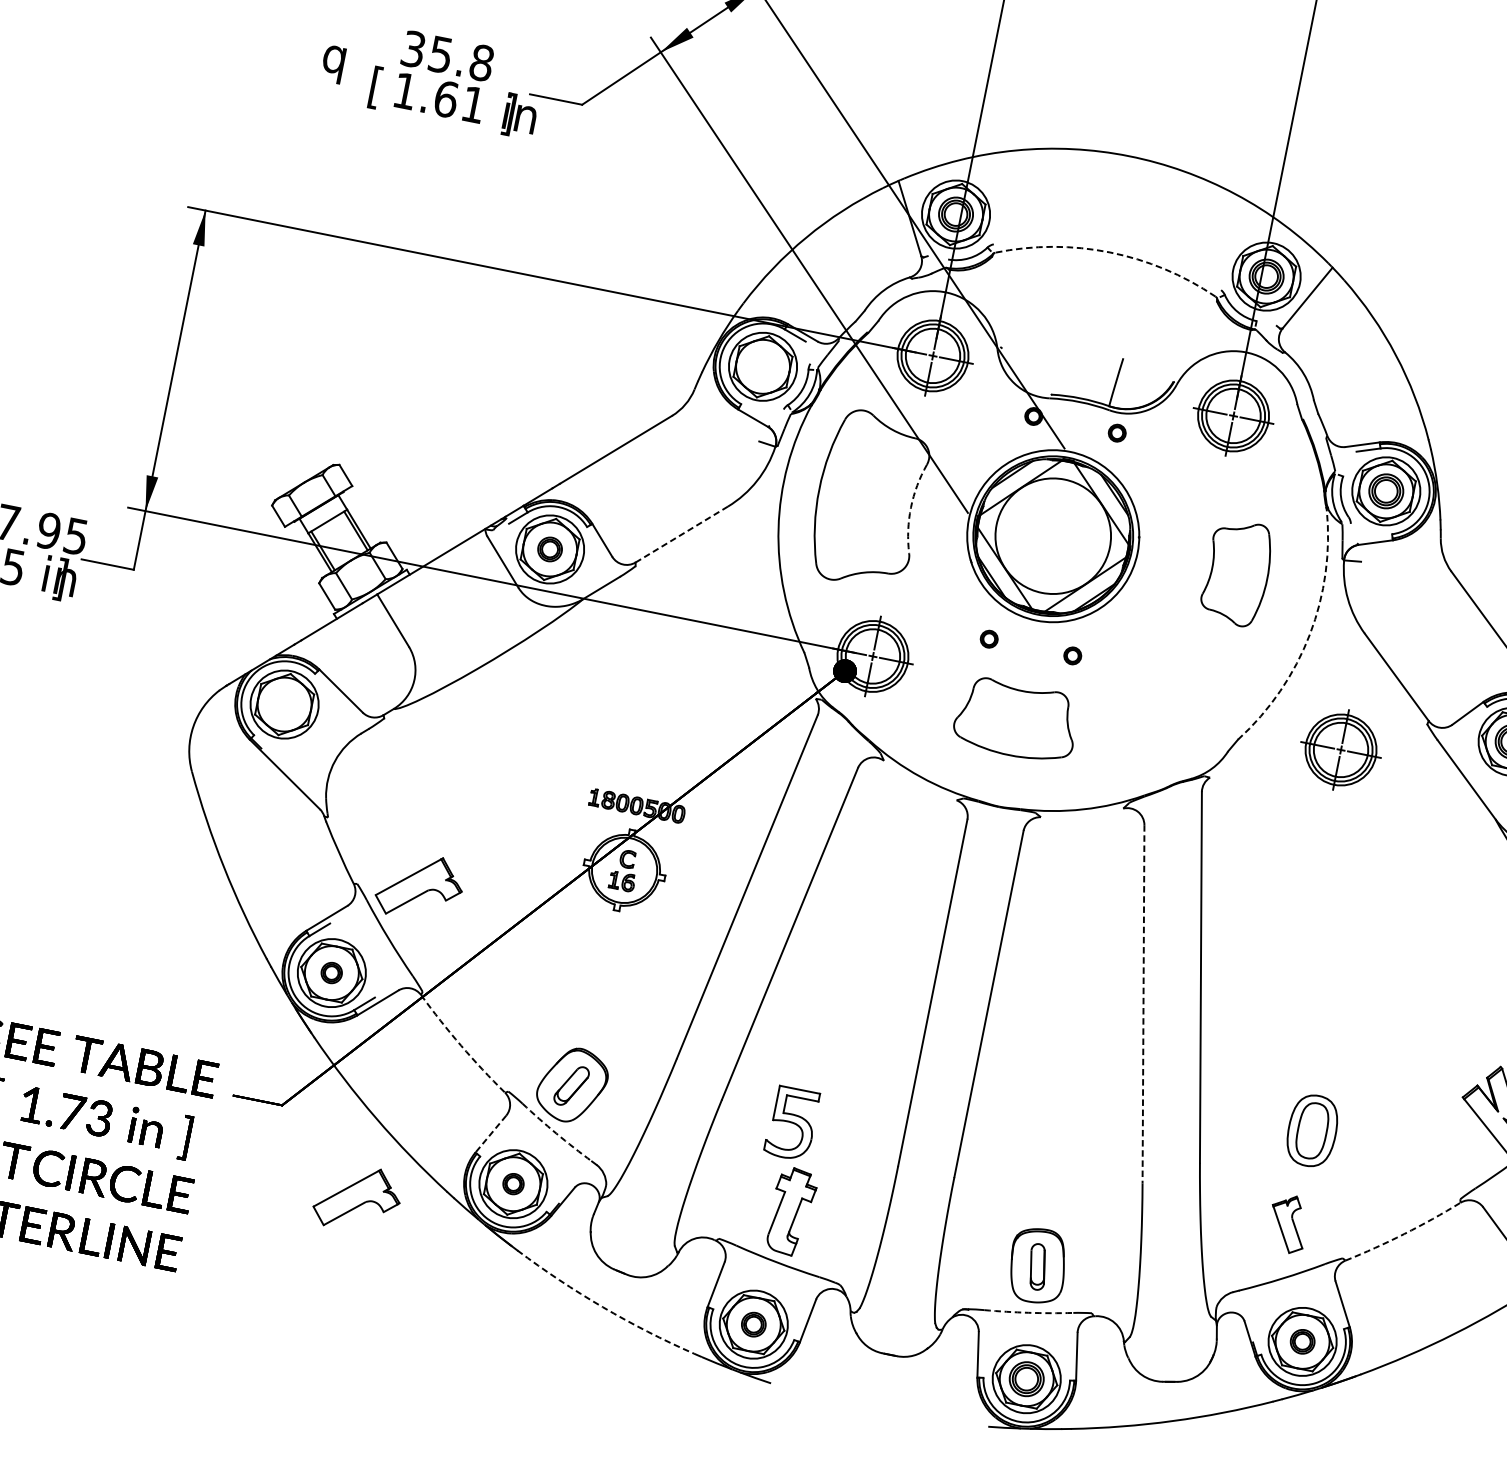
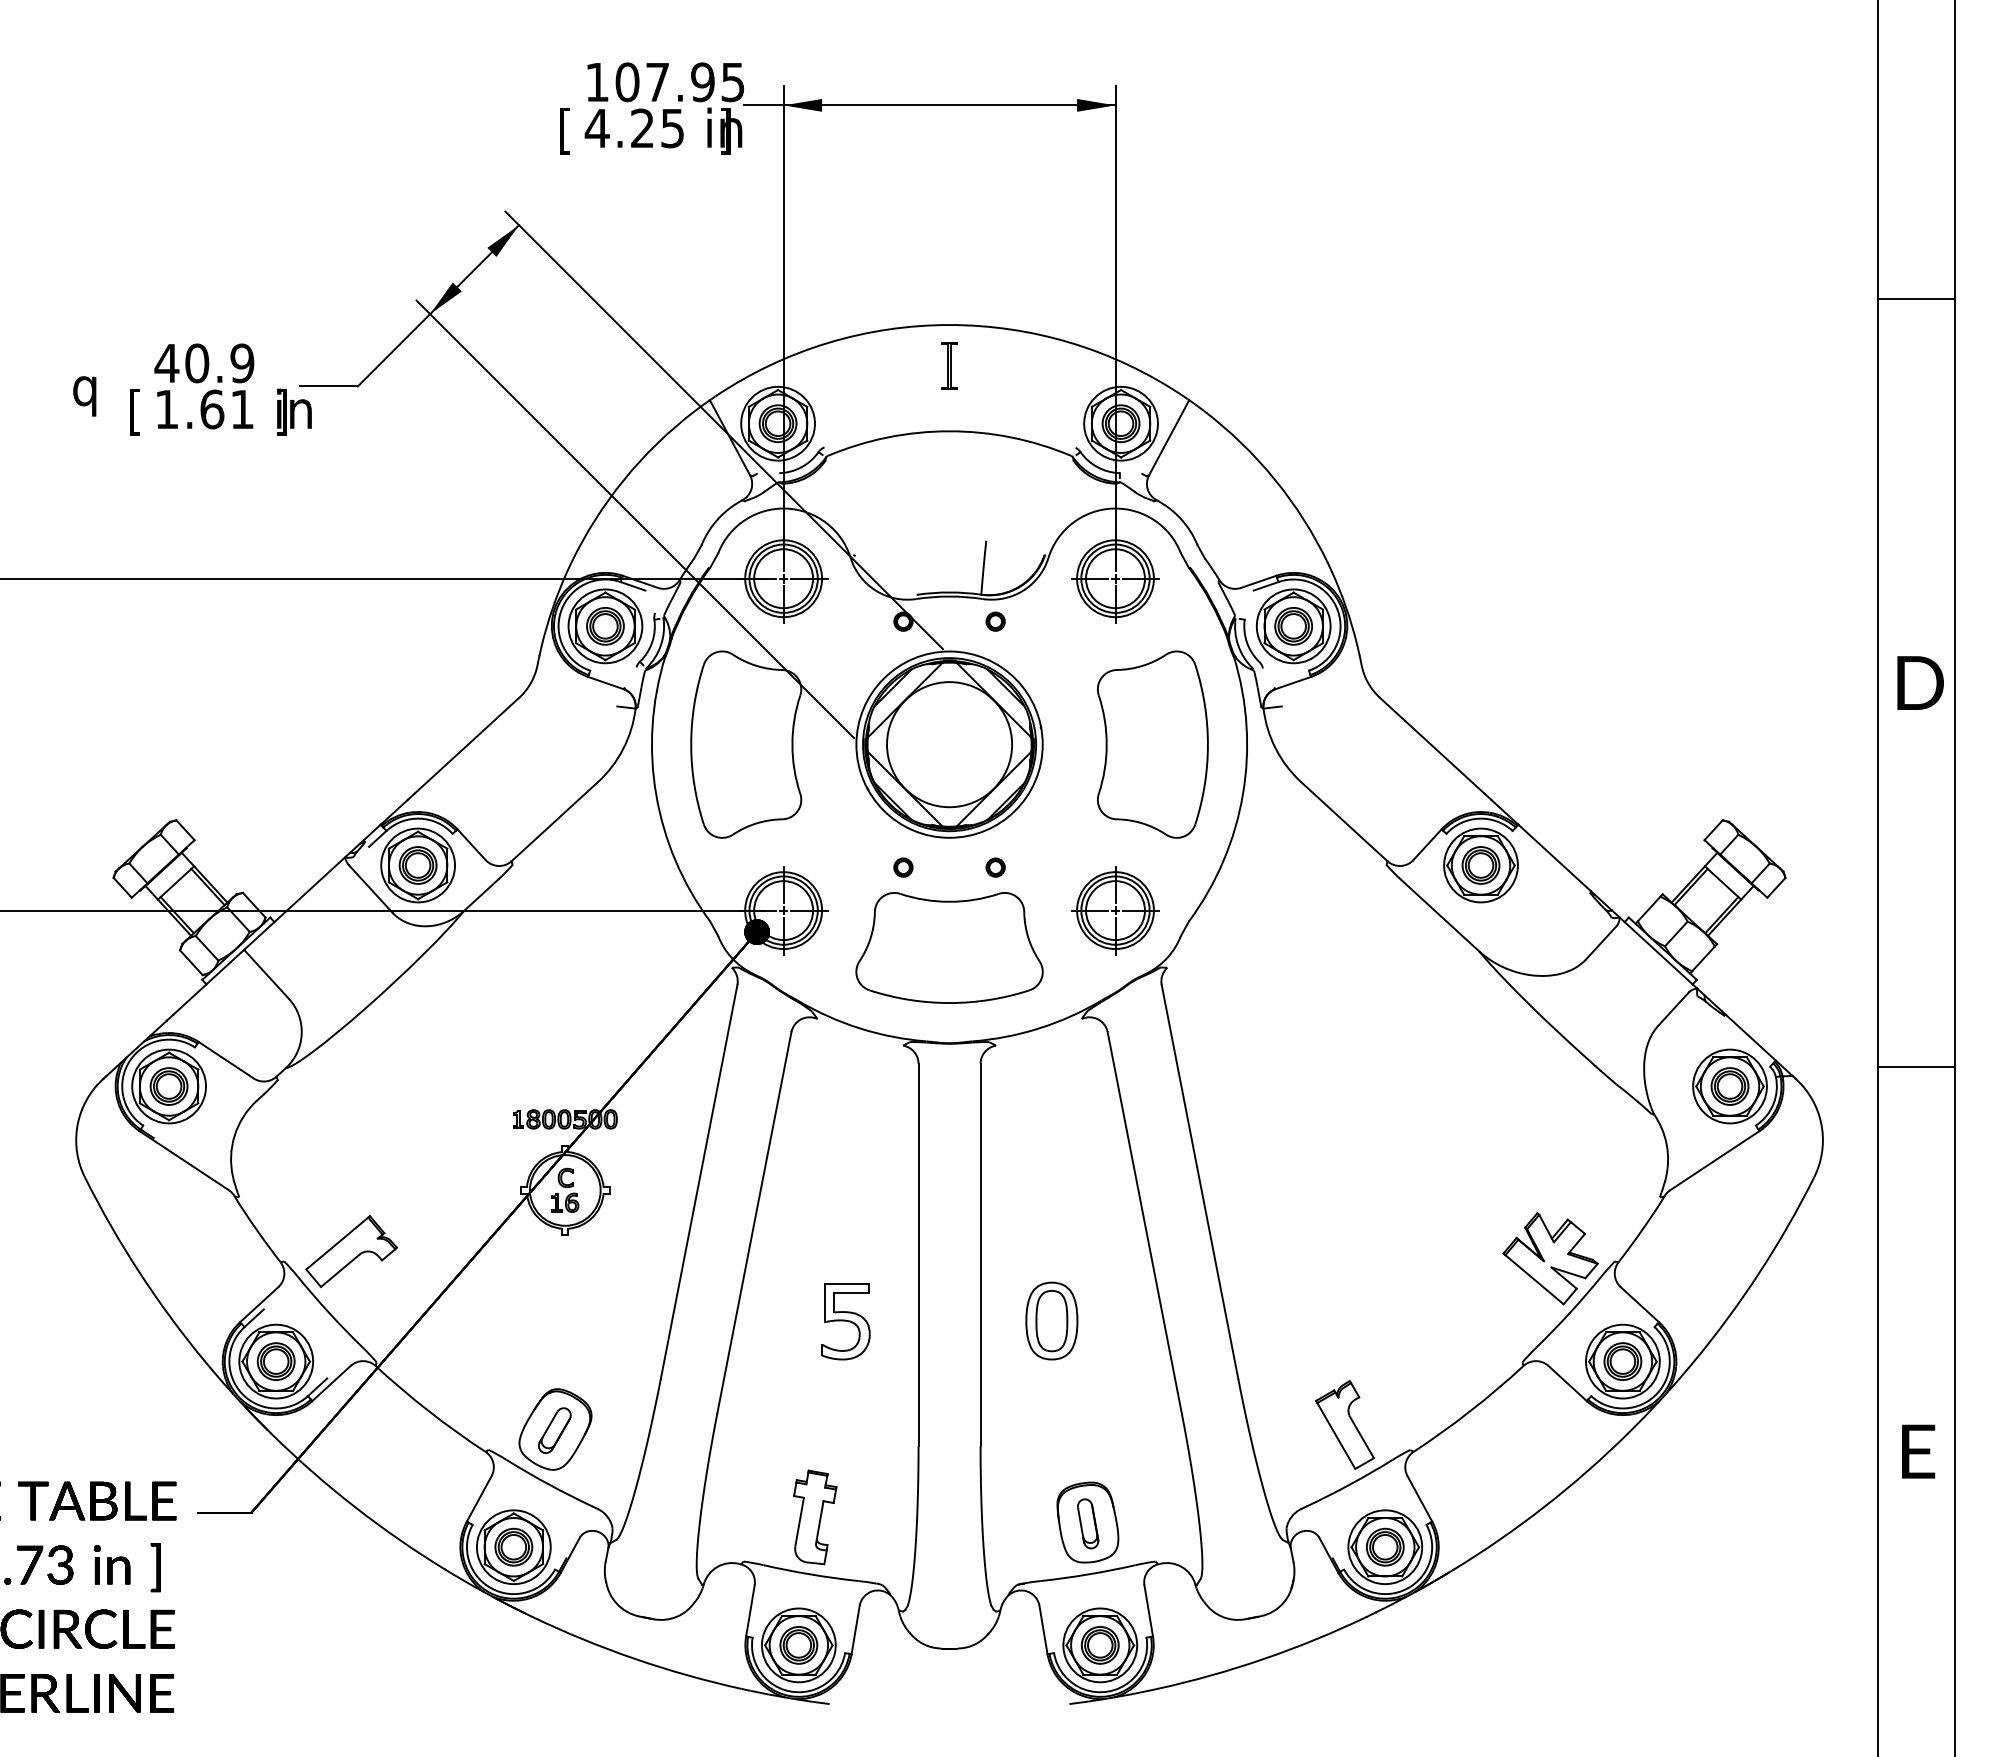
text: (447, 56) -> (204, 363), 35.8 -> 40.9
part: (1121, 192) -> (949, 365), added
arc: (1109, 252) -> (949, 431), dashed -> solid
part: (763, 366) -> (605, 626), added
arc: (911, 507) -> (792, 744), dashed -> solid
line: (681, 535) -> (554, 822), dashed -> solid
part: (549, 549) -> (417, 865), size x1.43
part: (1237, 572) -> (1152, 744), size x1.67
arc: (1309, 634) -> (1242, 794), dashed -> solid
part: (284, 704) -> (168, 1086), added
part: (1016, 719) -> (949, 947), size x1.43
part: (1341, 749) -> (1115, 910), moved
part: (331, 972) -> (275, 1361), size x1.67
line: (1143, 1005) -> (1144, 1223), dashed -> solid
arc: (460, 1045) -> (428, 1411), dashed -> solid
part: (791, 1123) -> (845, 1321), moved
part: (1312, 1130) -> (1051, 1320), moved
arc: (556, 1133) -> (548, 1484), dashed -> solid
line: (490, 1134) -> (479, 1499), dashed -> solid
part: (513, 1183) -> (513, 1546), size x1.67
part: (357, 1198) -> (351, 1595), removed
part: (1287, 1223) -> (1344, 1424), size x1.43
arc: (1404, 1234) -> (1470, 1411), dashed -> solid
arc: (602, 1306) -> (634, 1658), dashed -> solid
arc: (1028, 1312) -> (1088, 1574), dashed -> solid
part: (753, 1324) -> (798, 1645), size x1.43
part: (1302, 1341) -> (1385, 1546), size x1.43

